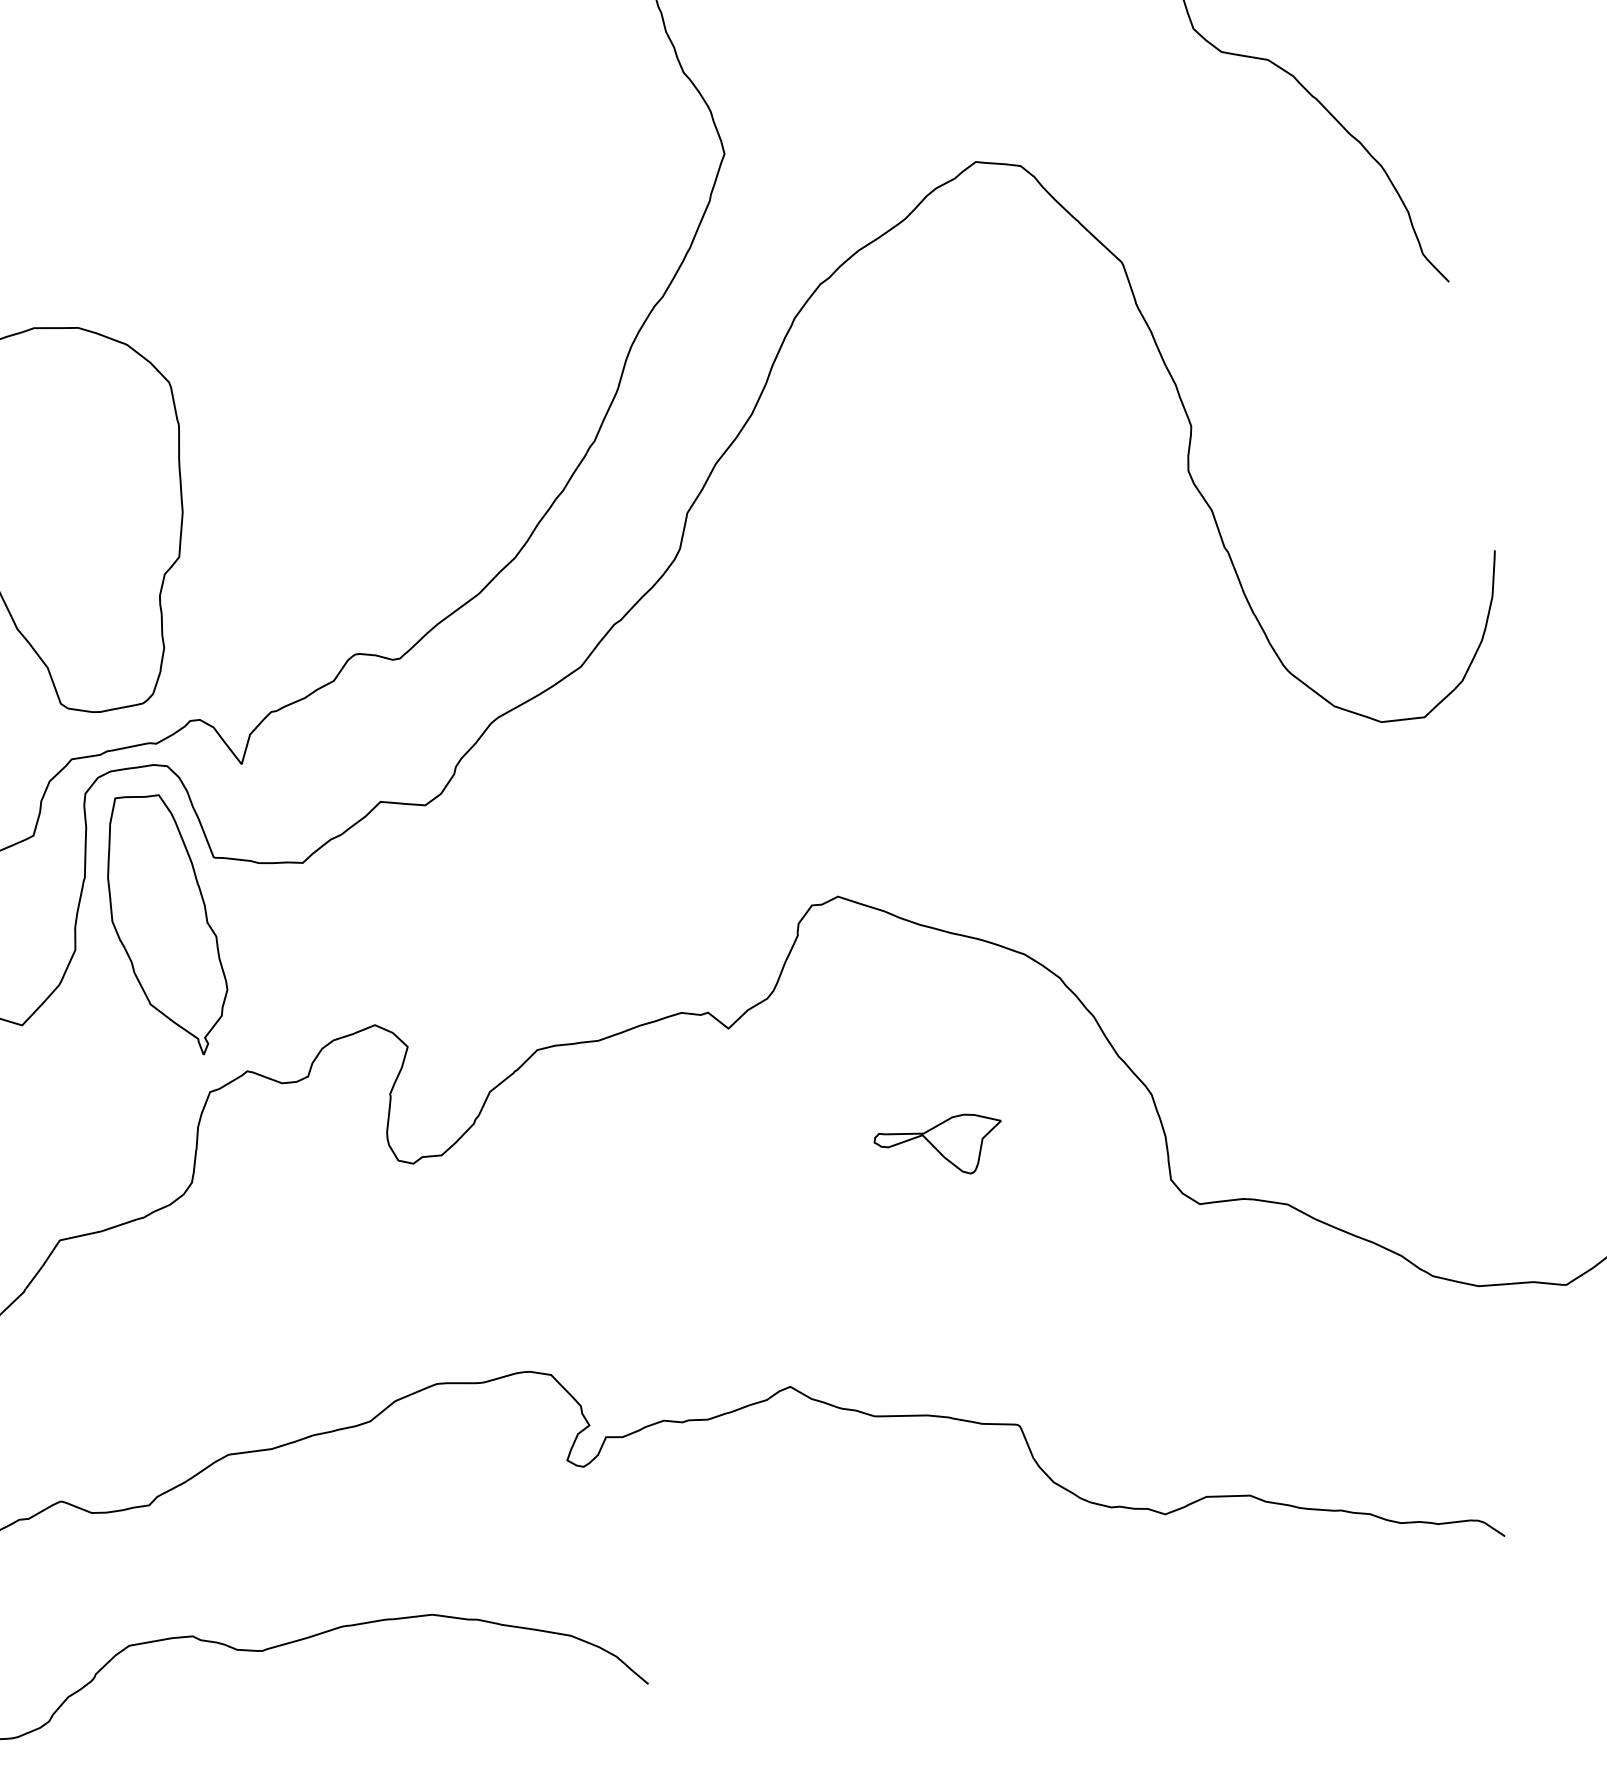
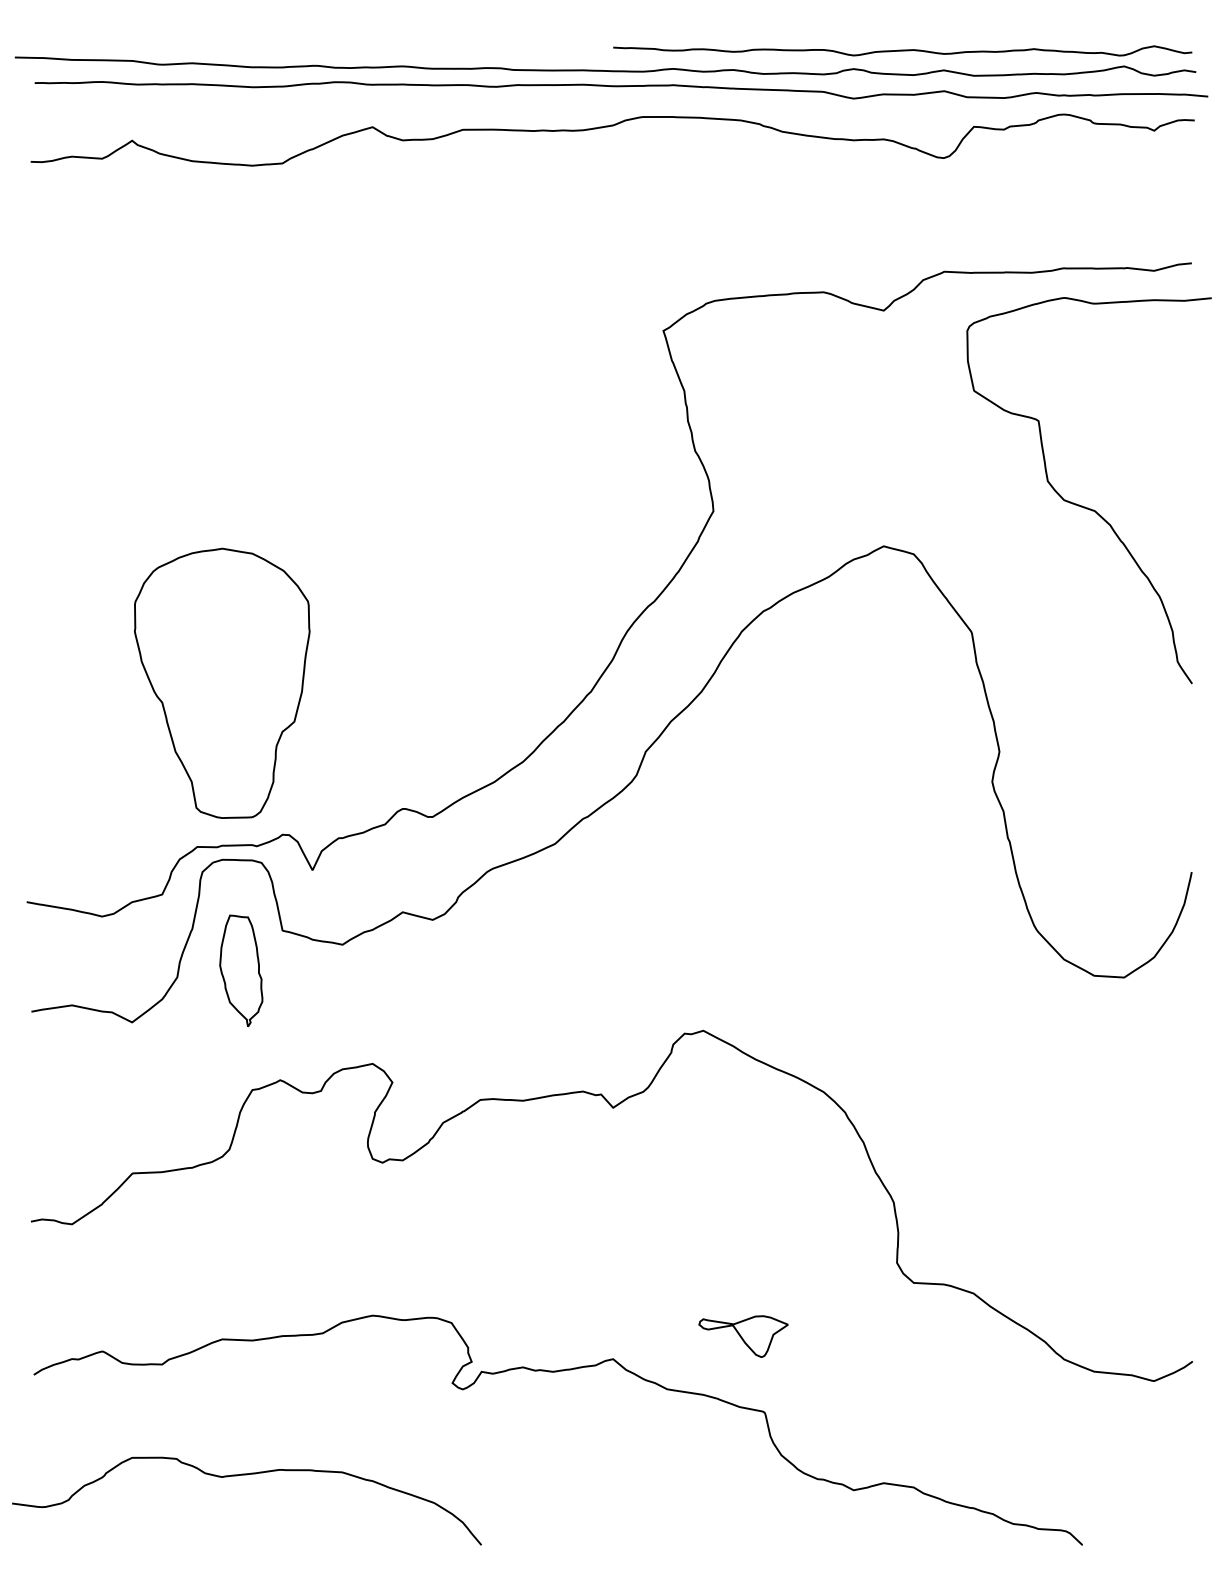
part: (165, 924) -> (241, 970), size x0.6
part: (940, 1148) -> (743, 1336), moved

